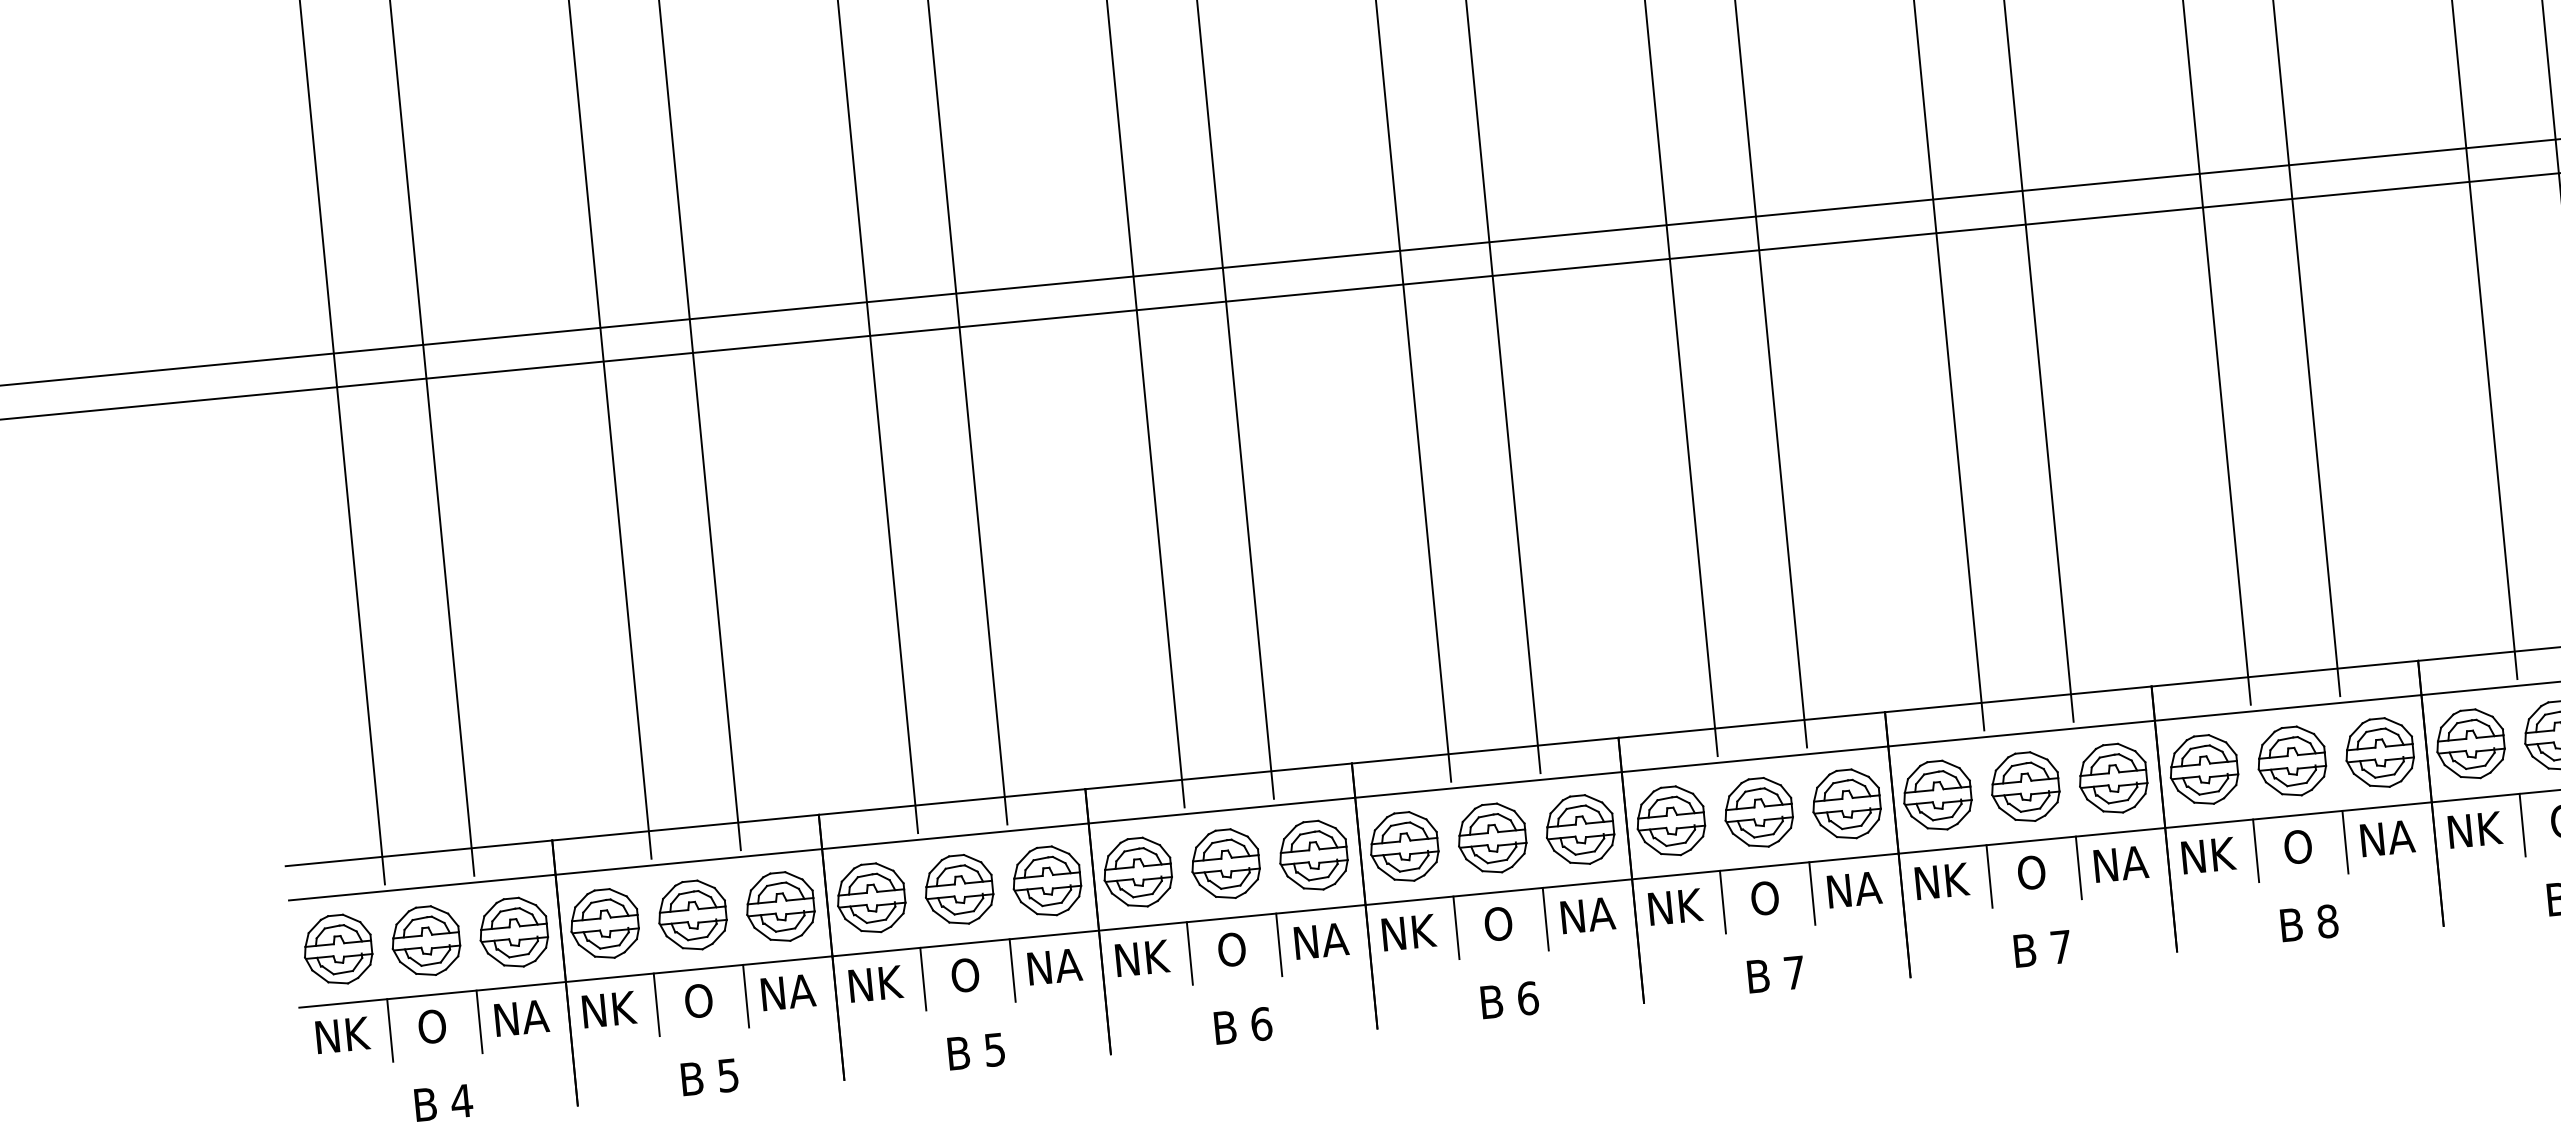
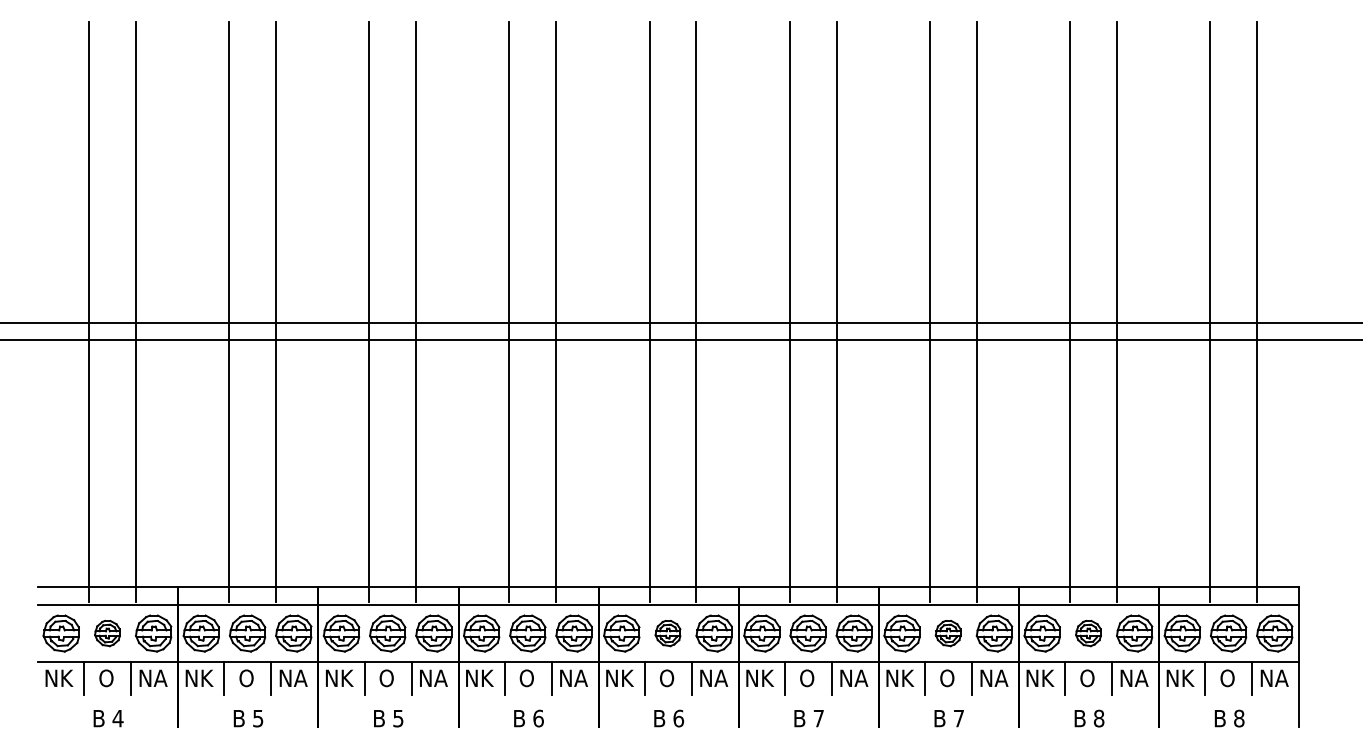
part: (2291, 761) -> (1088, 633), size x0.7
part: (2023, 787) -> (947, 633), size x0.7
part: (1491, 838) -> (667, 633), size x0.7
part: (426, 941) -> (107, 633), size x0.7

